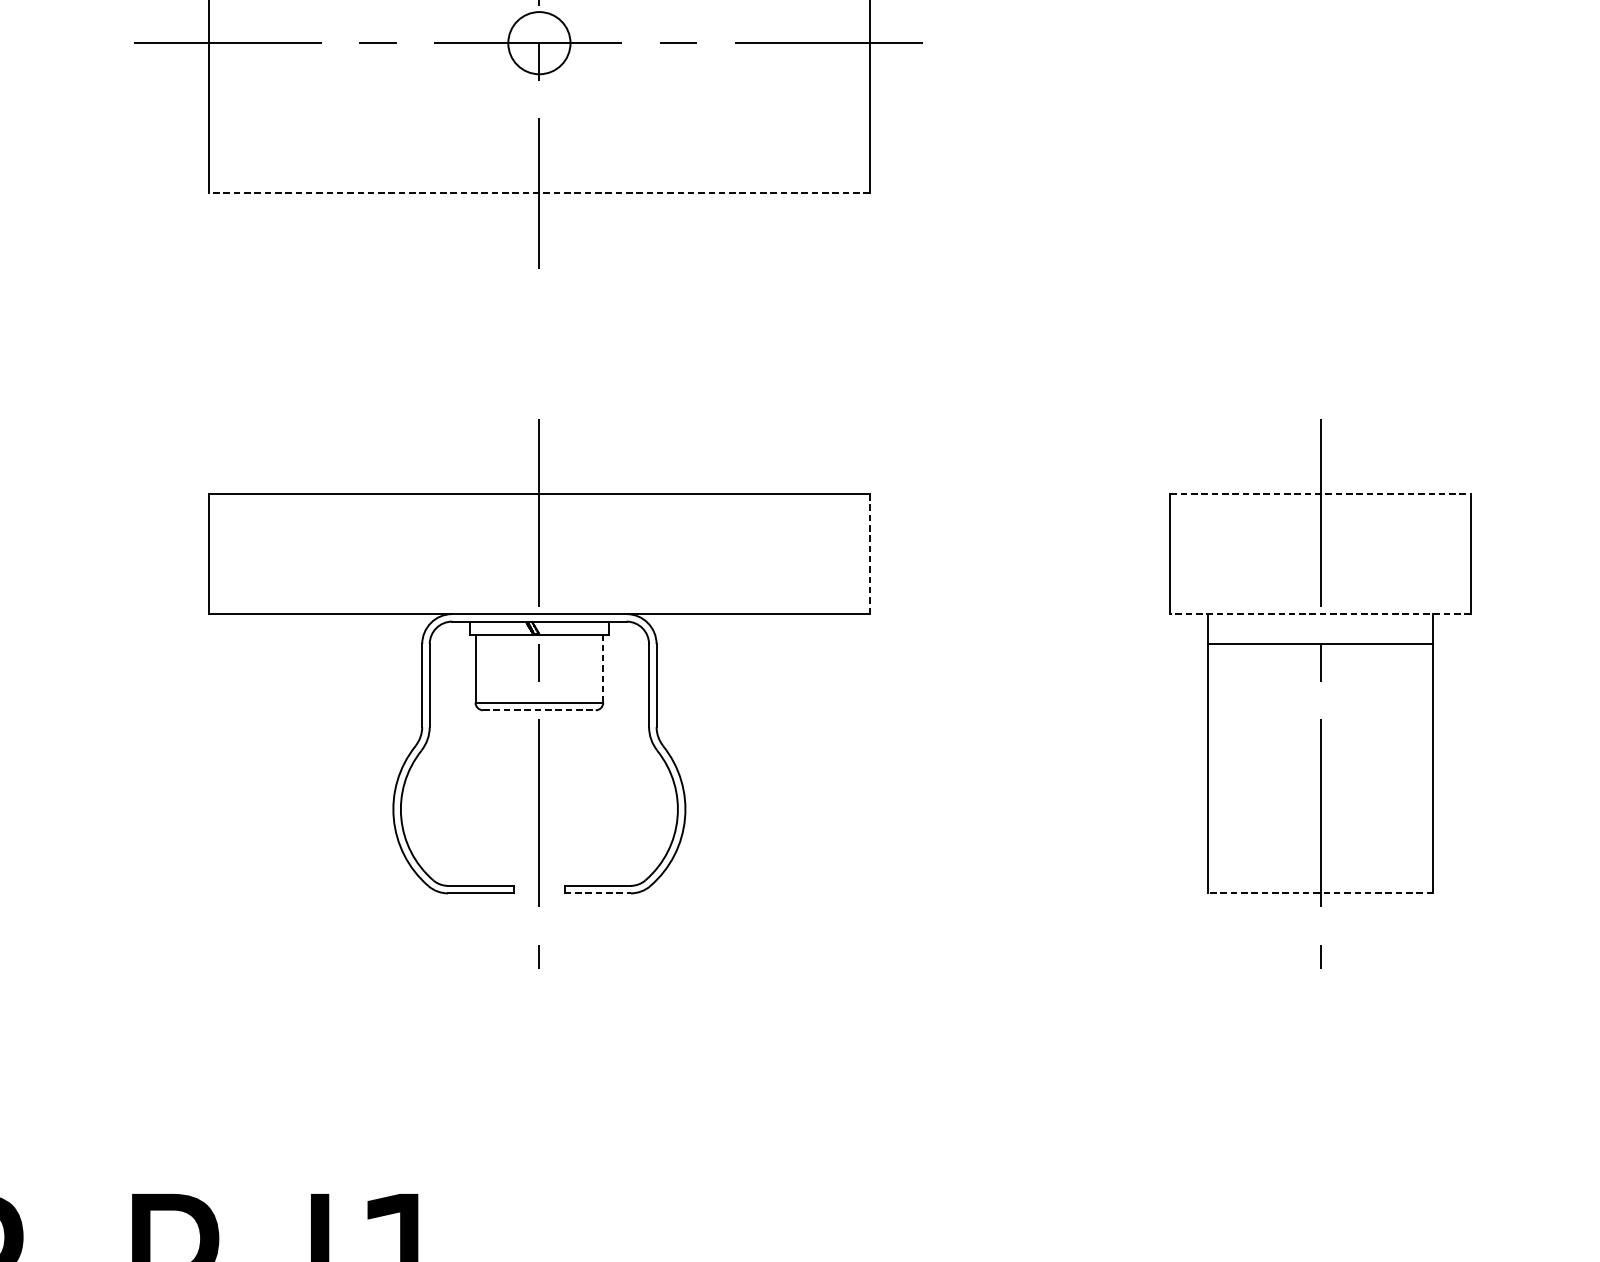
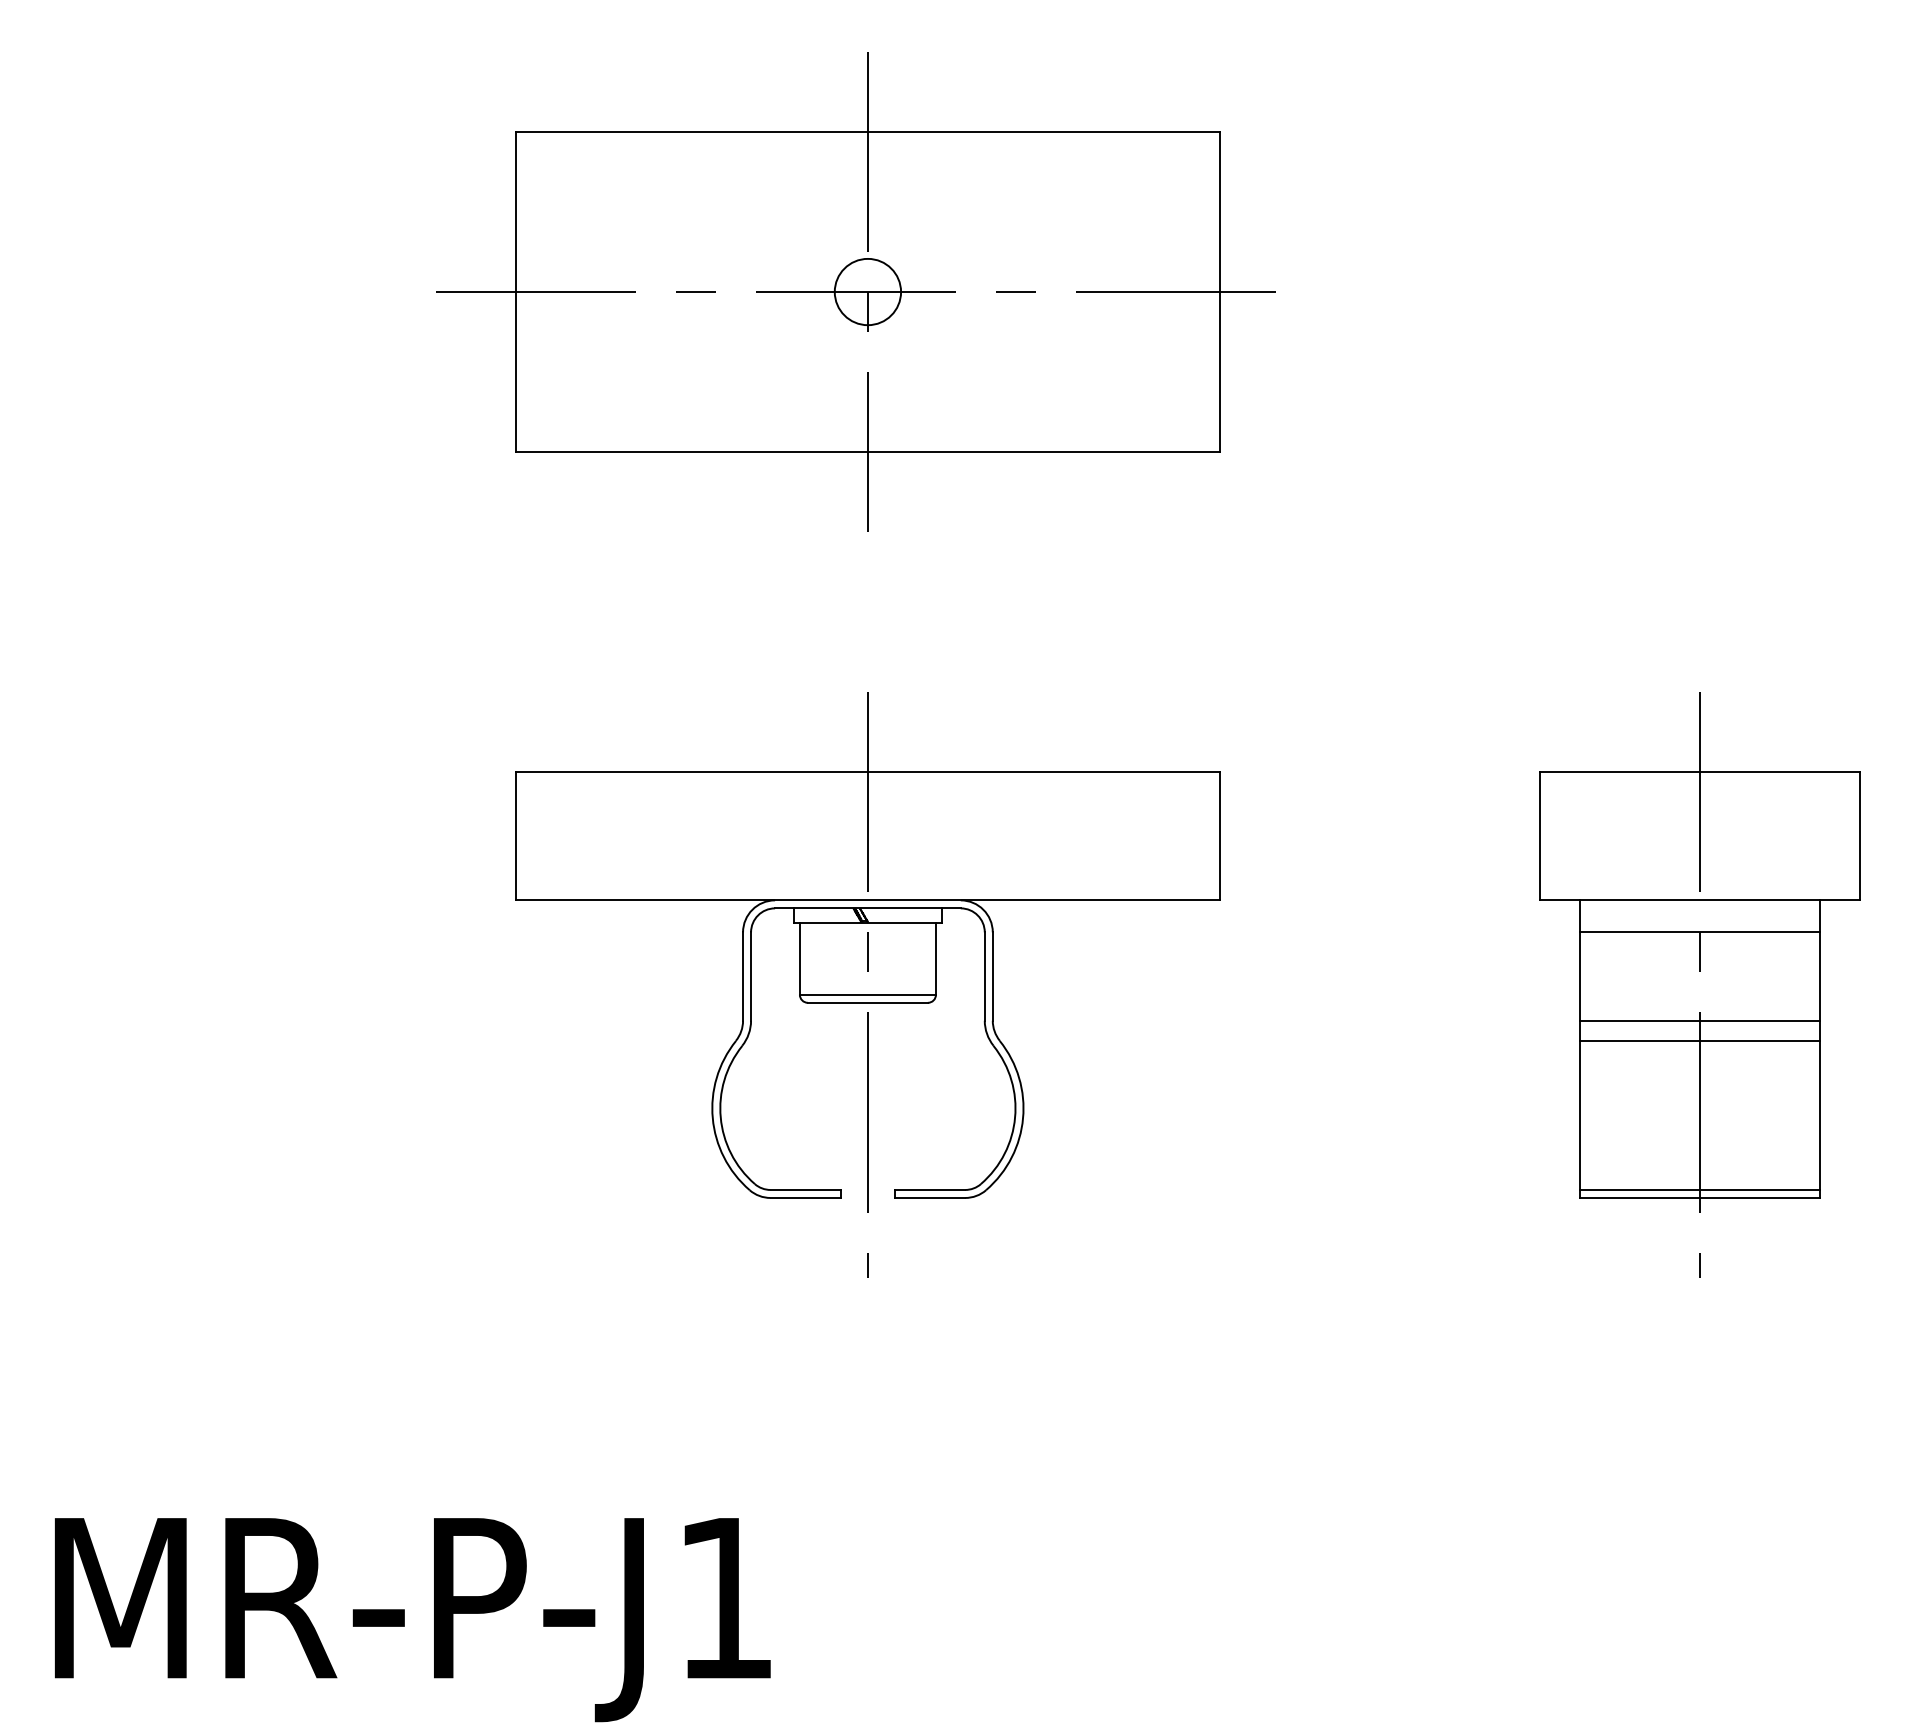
line: (539, 193) -> (867, 452), dashed -> solid
line: (1320, 494) -> (1700, 772), dashed -> solid
line: (870, 553) -> (1220, 835), dashed -> solid
line: (1319, 614) -> (1699, 900), dashed -> solid
line: (602, 668) -> (935, 958), dashed -> solid
line: (539, 709) -> (868, 1002), dashed -> solid
line: (1320, 726) -> (1700, 1020), added
line: (1320, 745) -> (1700, 1040), added
line: (1320, 886) -> (1700, 1190), added
line: (598, 892) -> (930, 1197), dashed -> solid
line: (1319, 892) -> (1699, 1197), dashed -> solid

